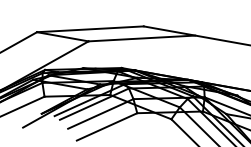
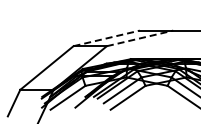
line: (91, 29) -> (107, 38), solid -> dashed
line: (142, 38) -> (140, 38), solid -> dashed

